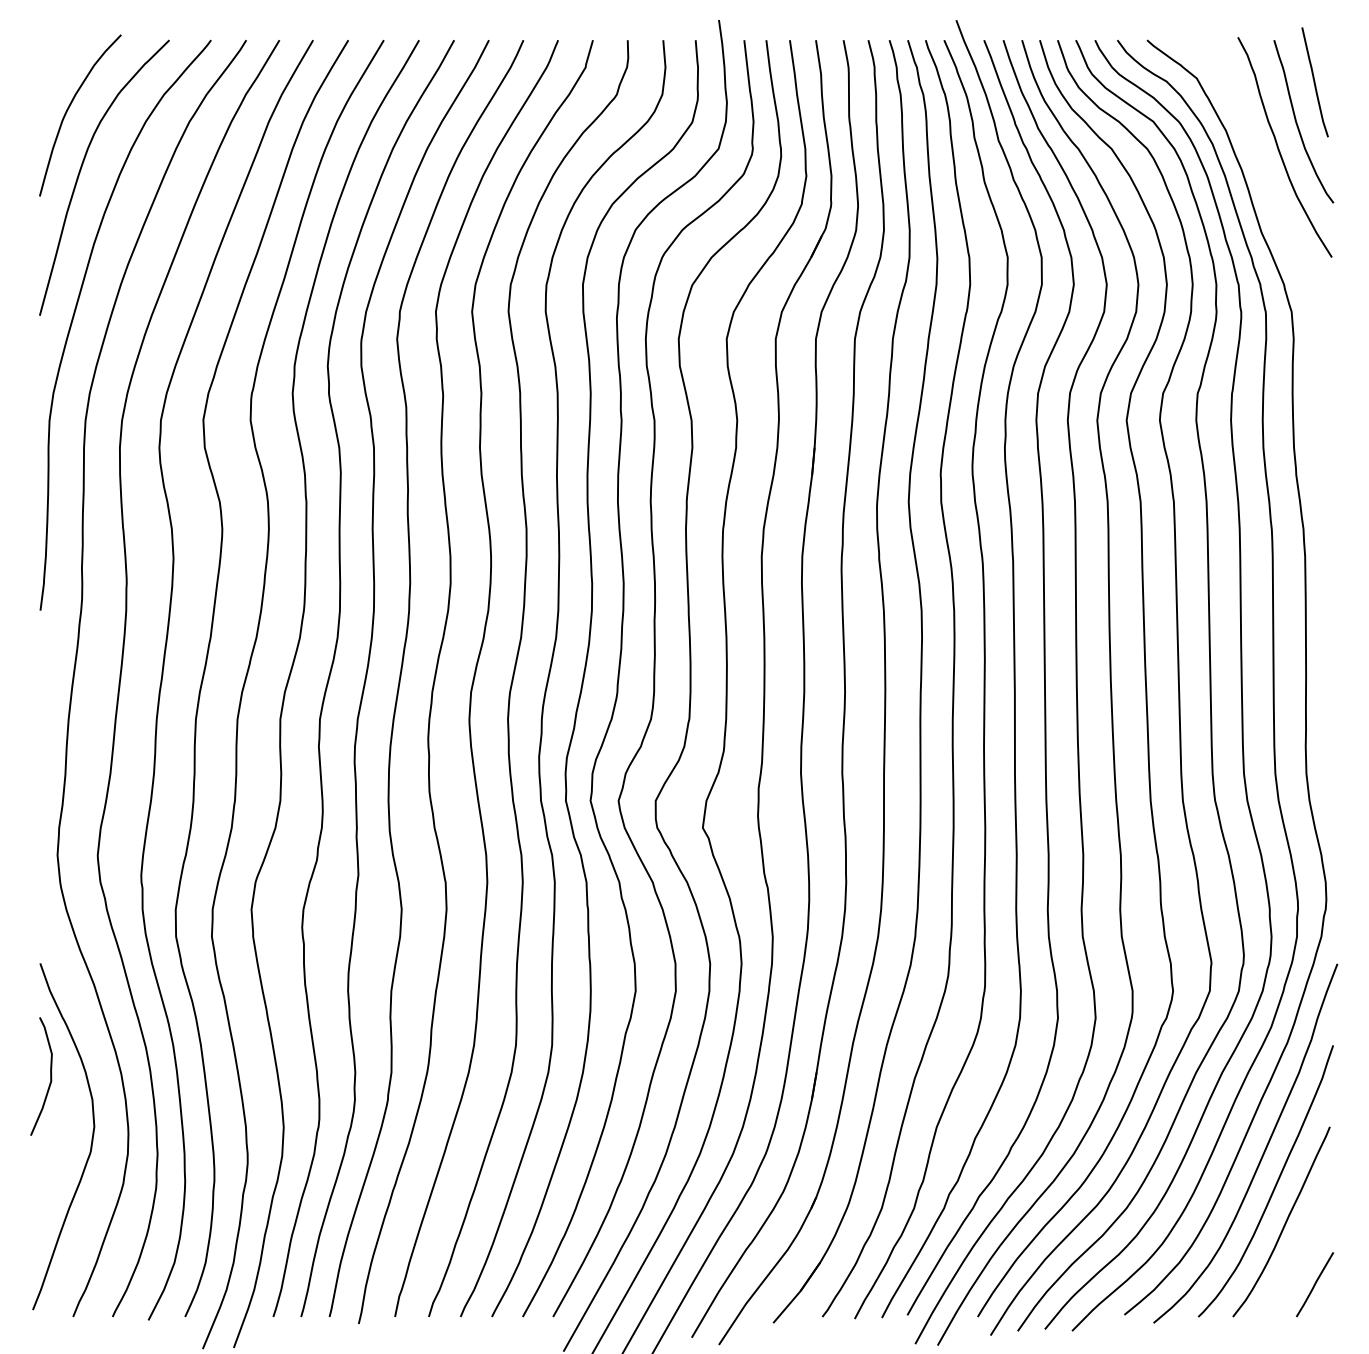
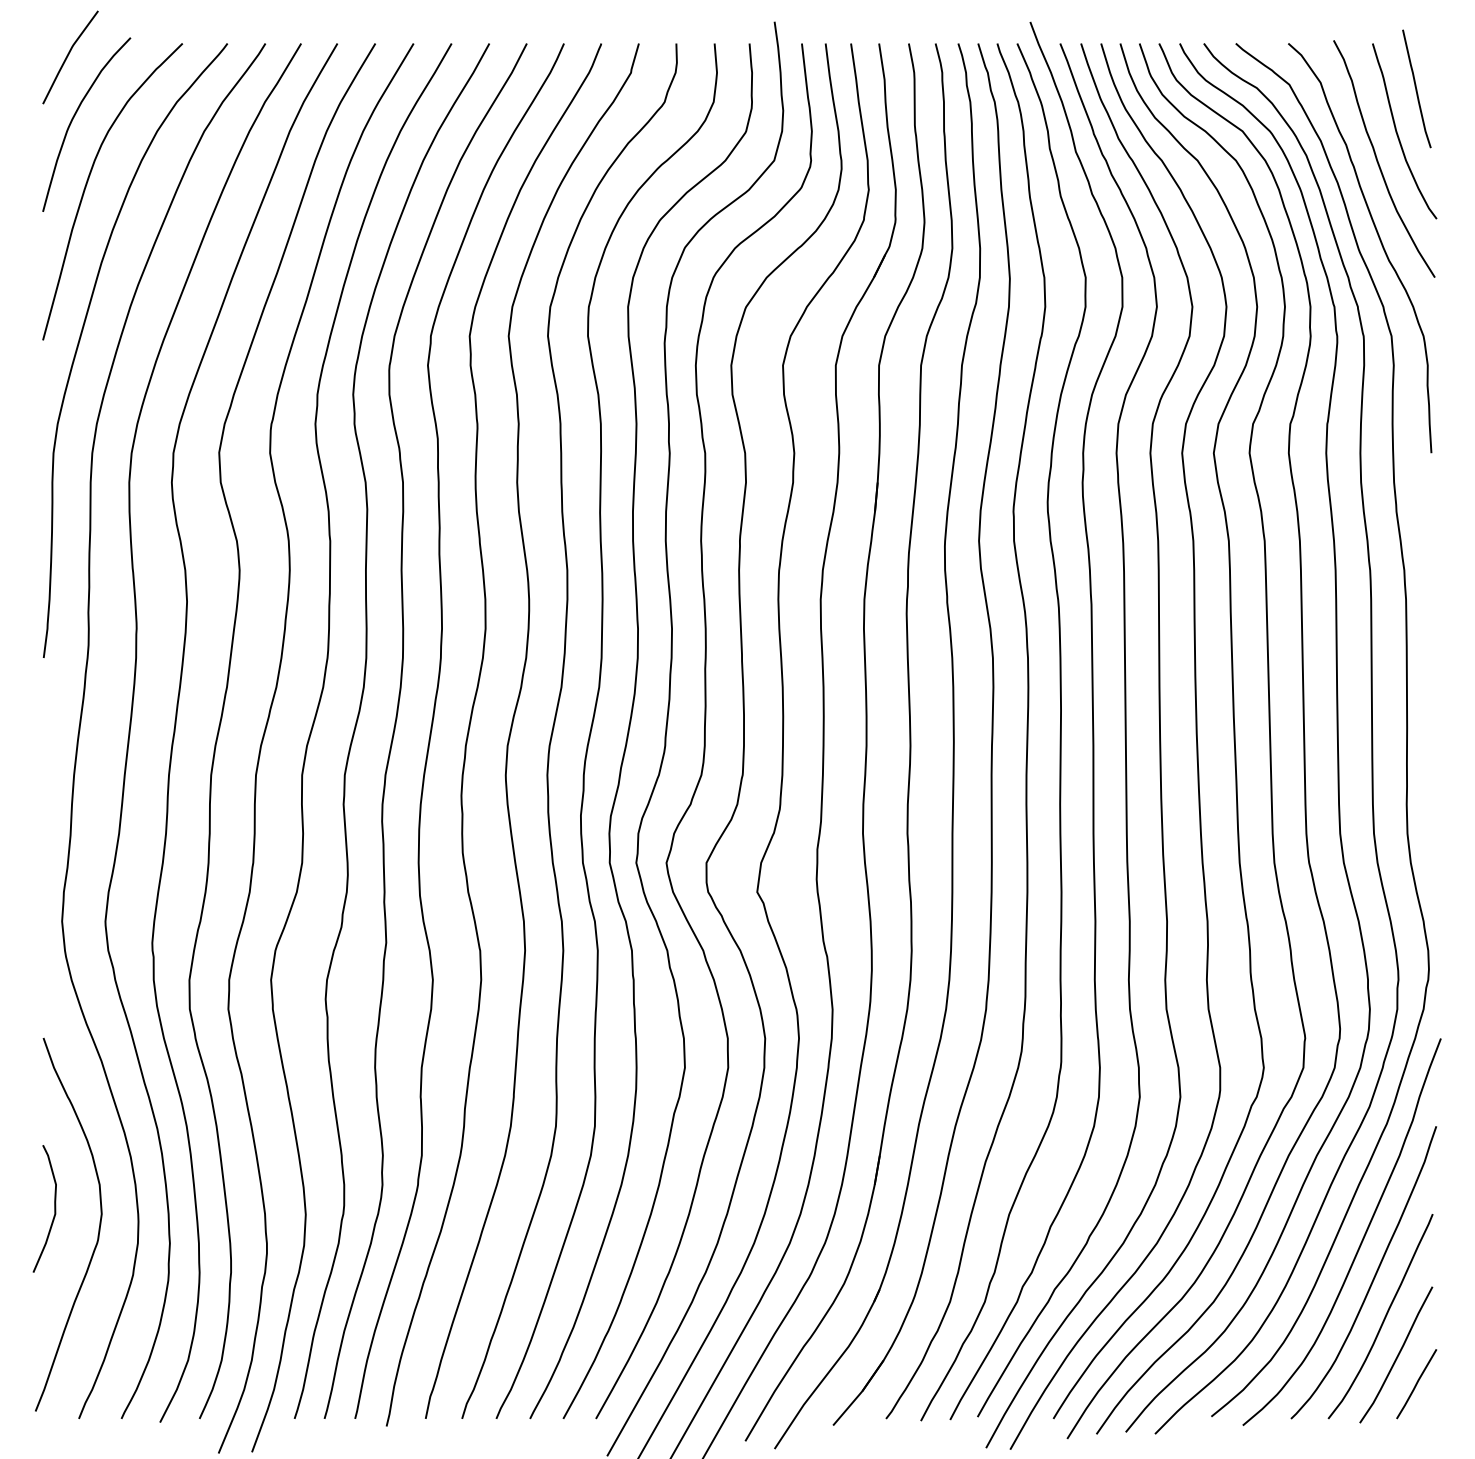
line: (63, 52) -> (68, 56), added
curve: (1279, 221) -> (1378, 238), added
curve: (50, 1076) -> (54, 1208), moved
curve: (1297, 1257) -> (1397, 1354), added

